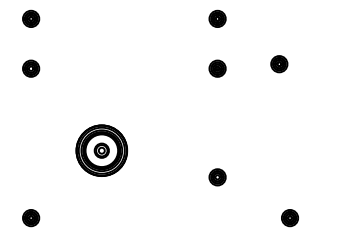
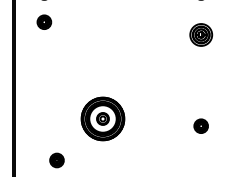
part: (31, 68) -> (44, 22), moved
part: (217, 68) -> (201, 34), size x1.6
part: (101, 150) -> (102, 118), moved
part: (31, 218) -> (57, 160), moved

